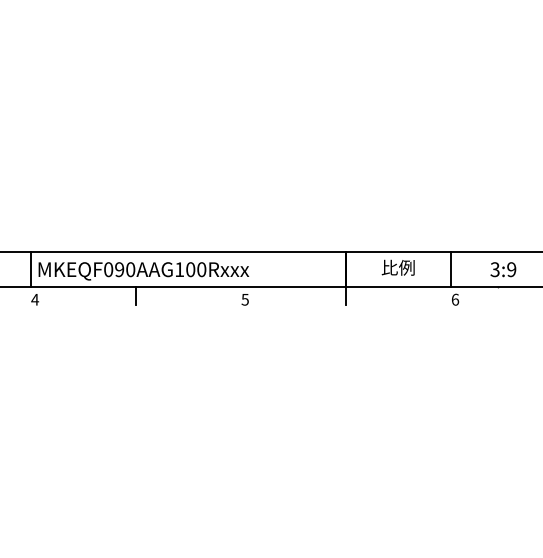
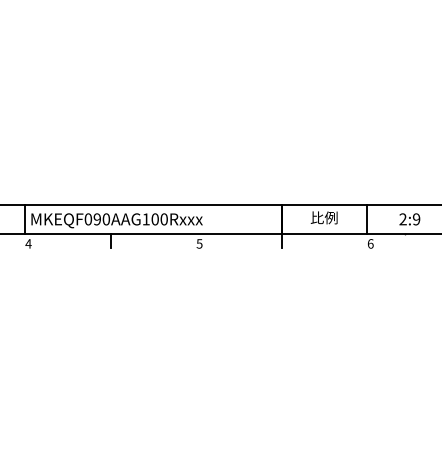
text: (494, 270) -> (402, 220), 3:9 -> 2:9

